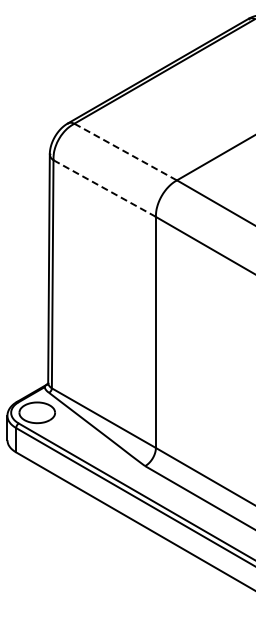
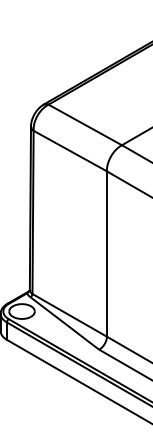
line: (125, 152) -> (85, 125), dashed -> solid
line: (104, 188) -> (70, 151), dashed -> solid

